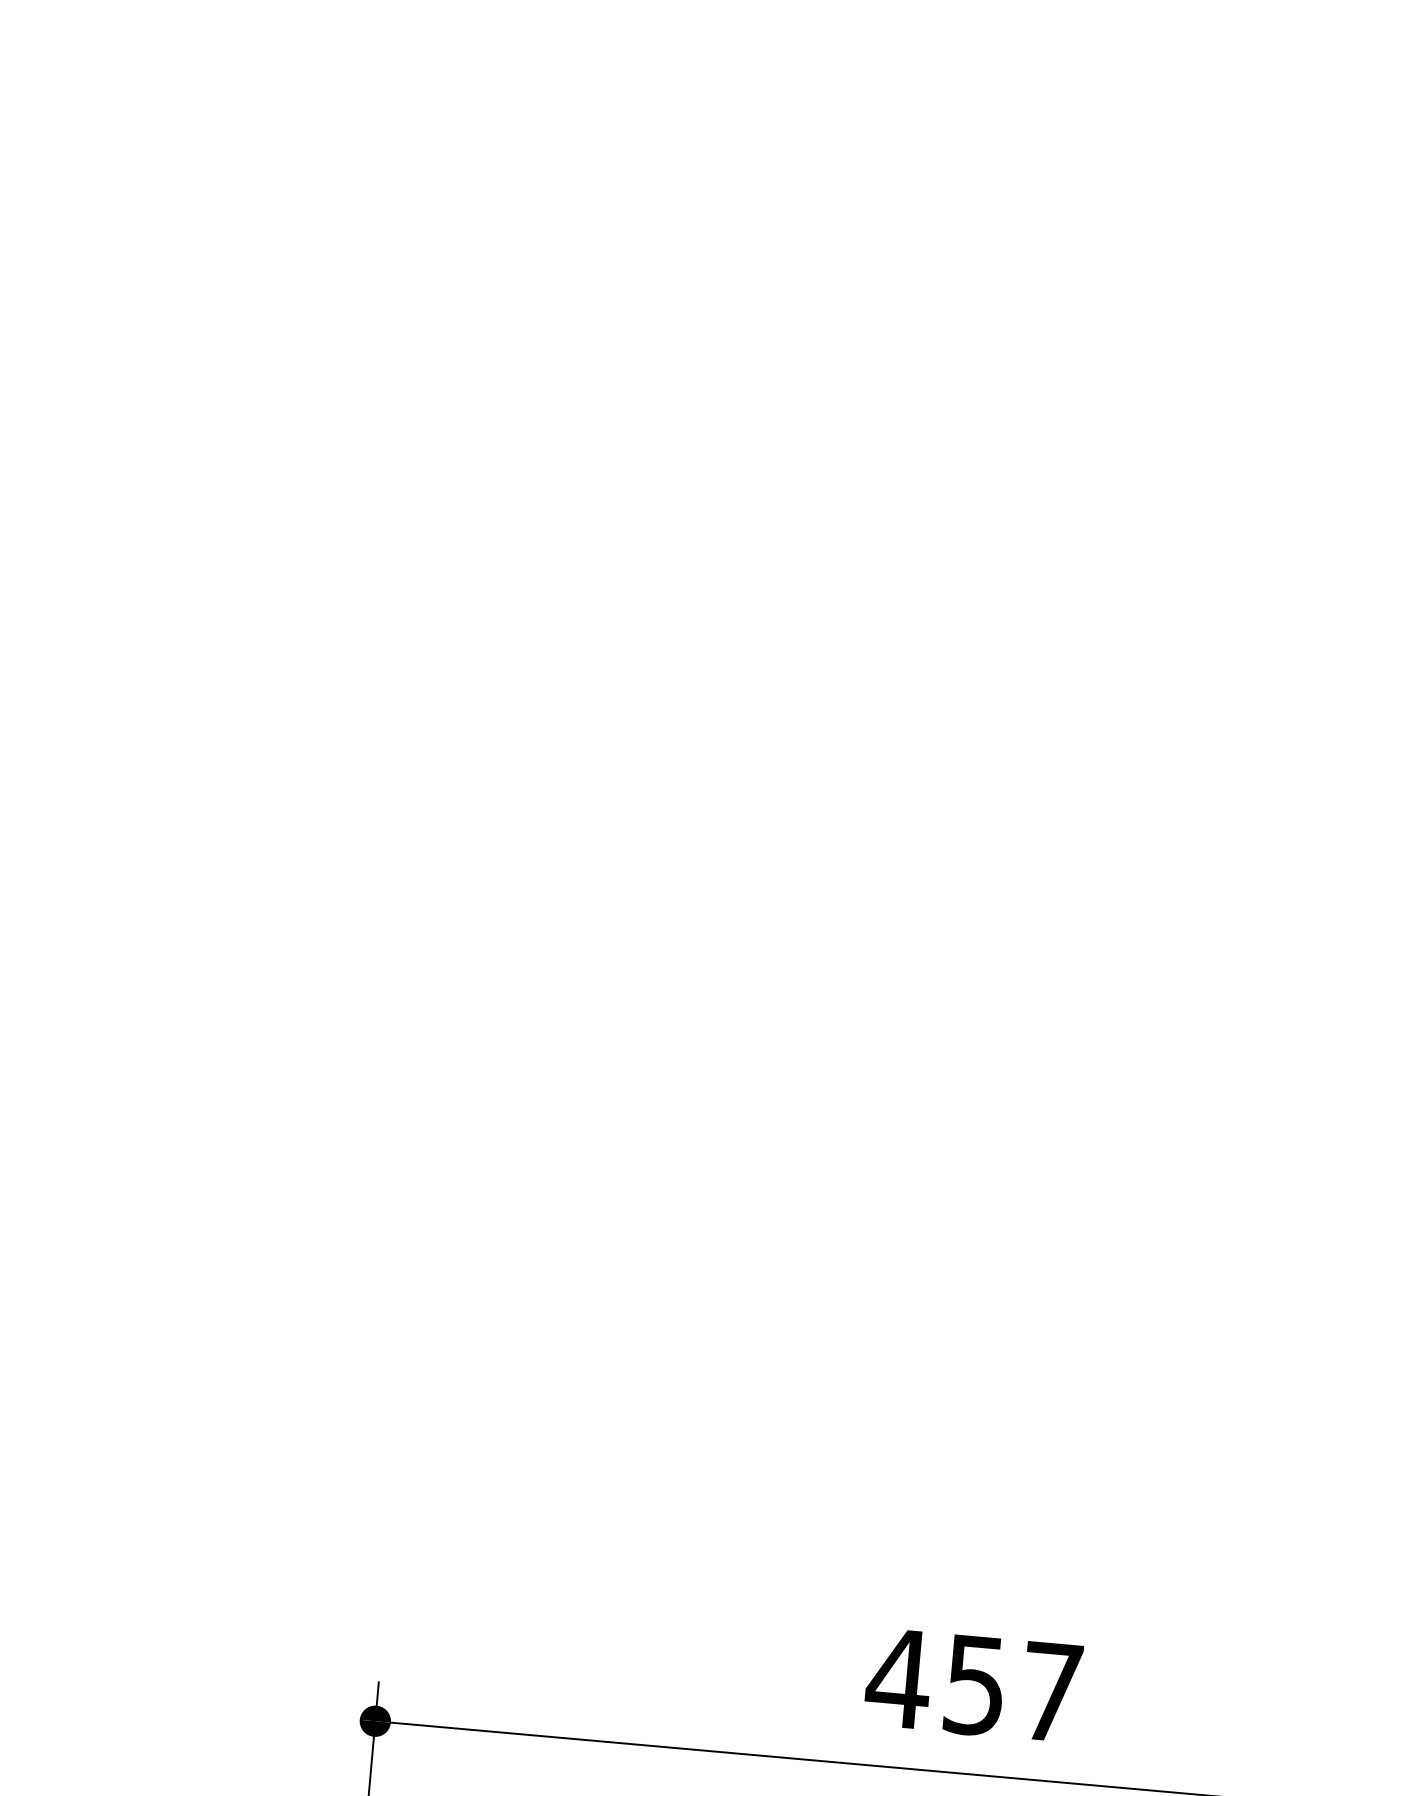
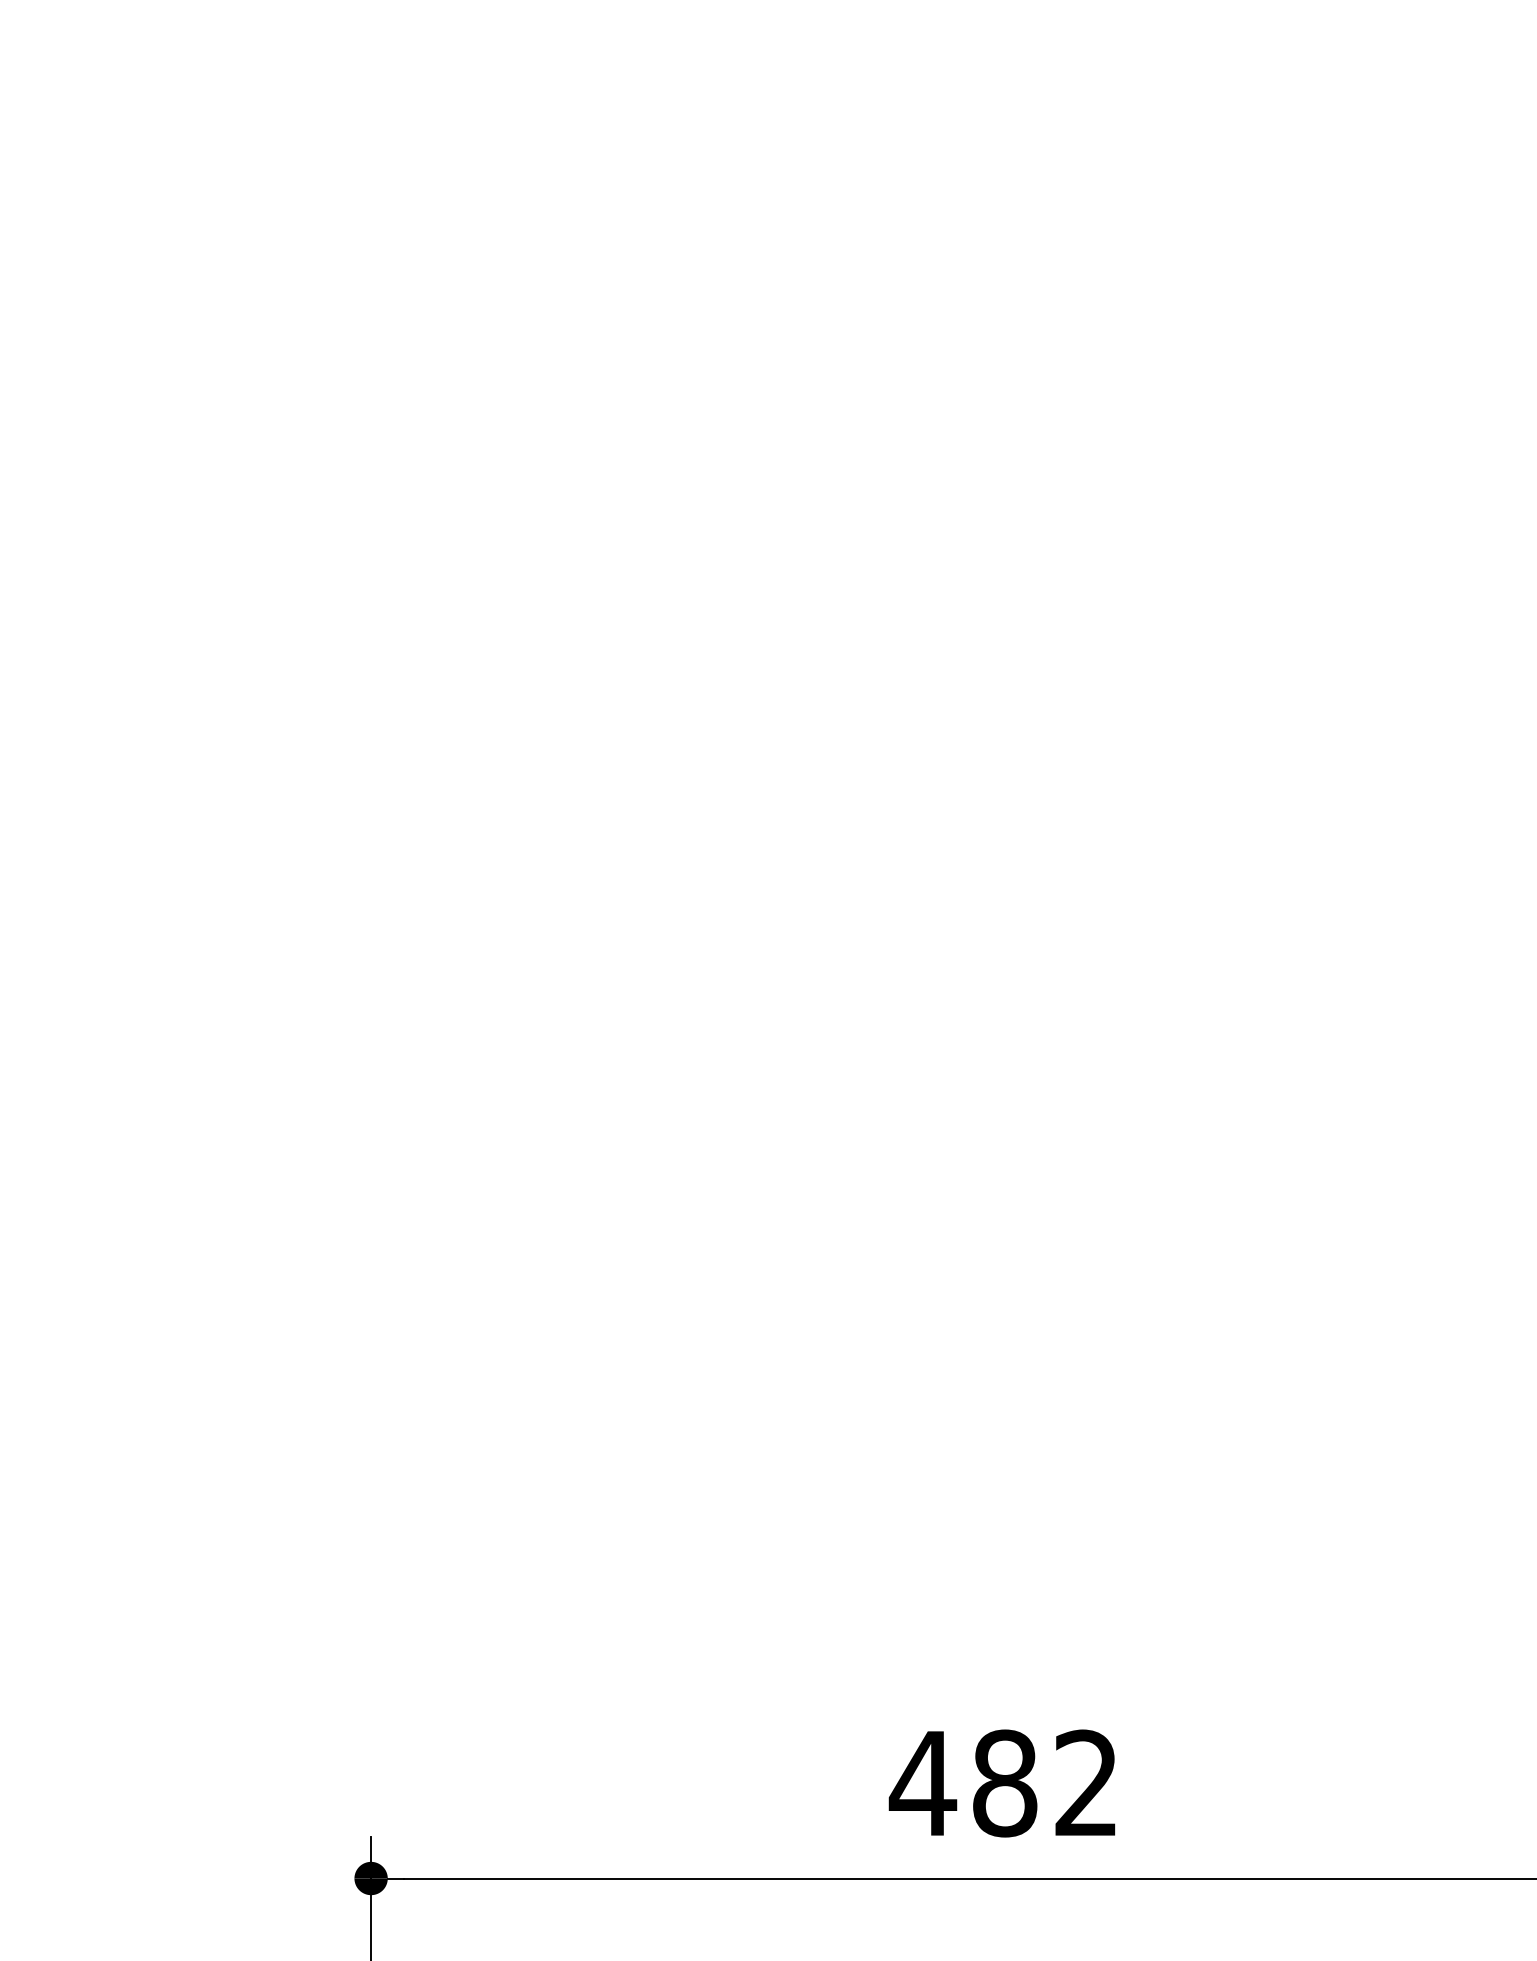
text: (1012, 1688) -> (1044, 1783), 457 -> 482

